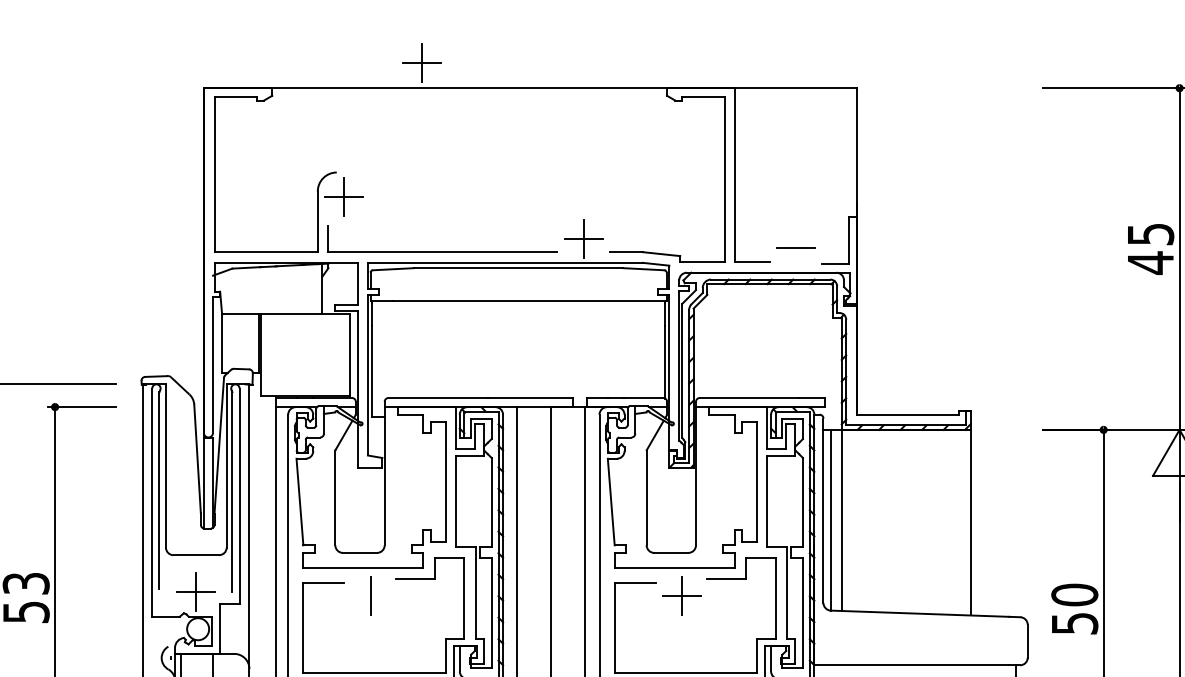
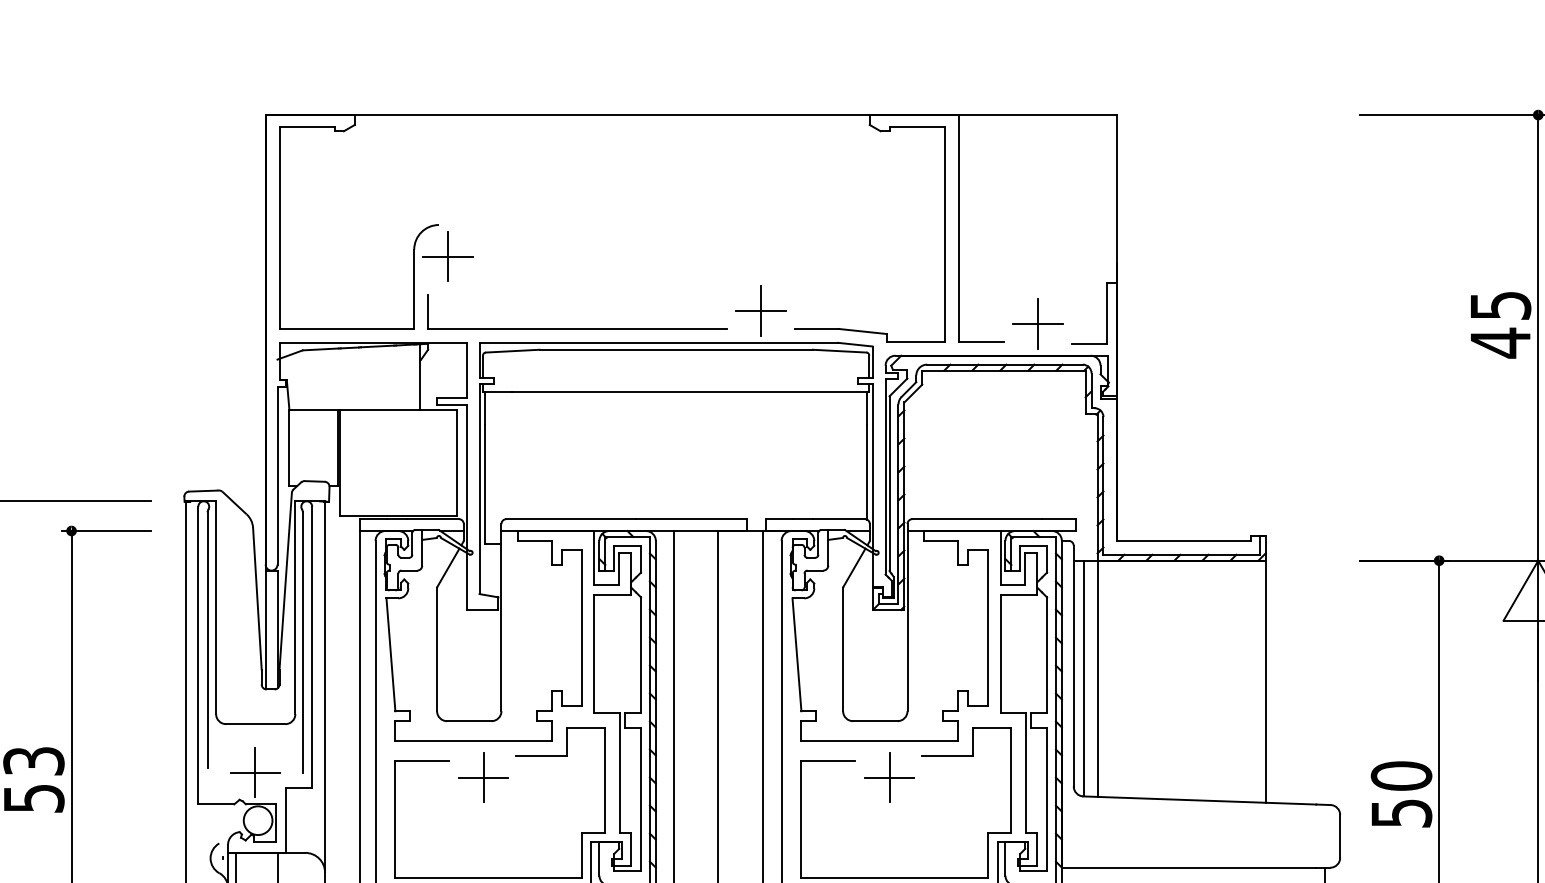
part: (421, 63) -> (549, 82), removed
line: (796, 248) -> (1038, 323), added
line: (370, 596) -> (483, 777), added

